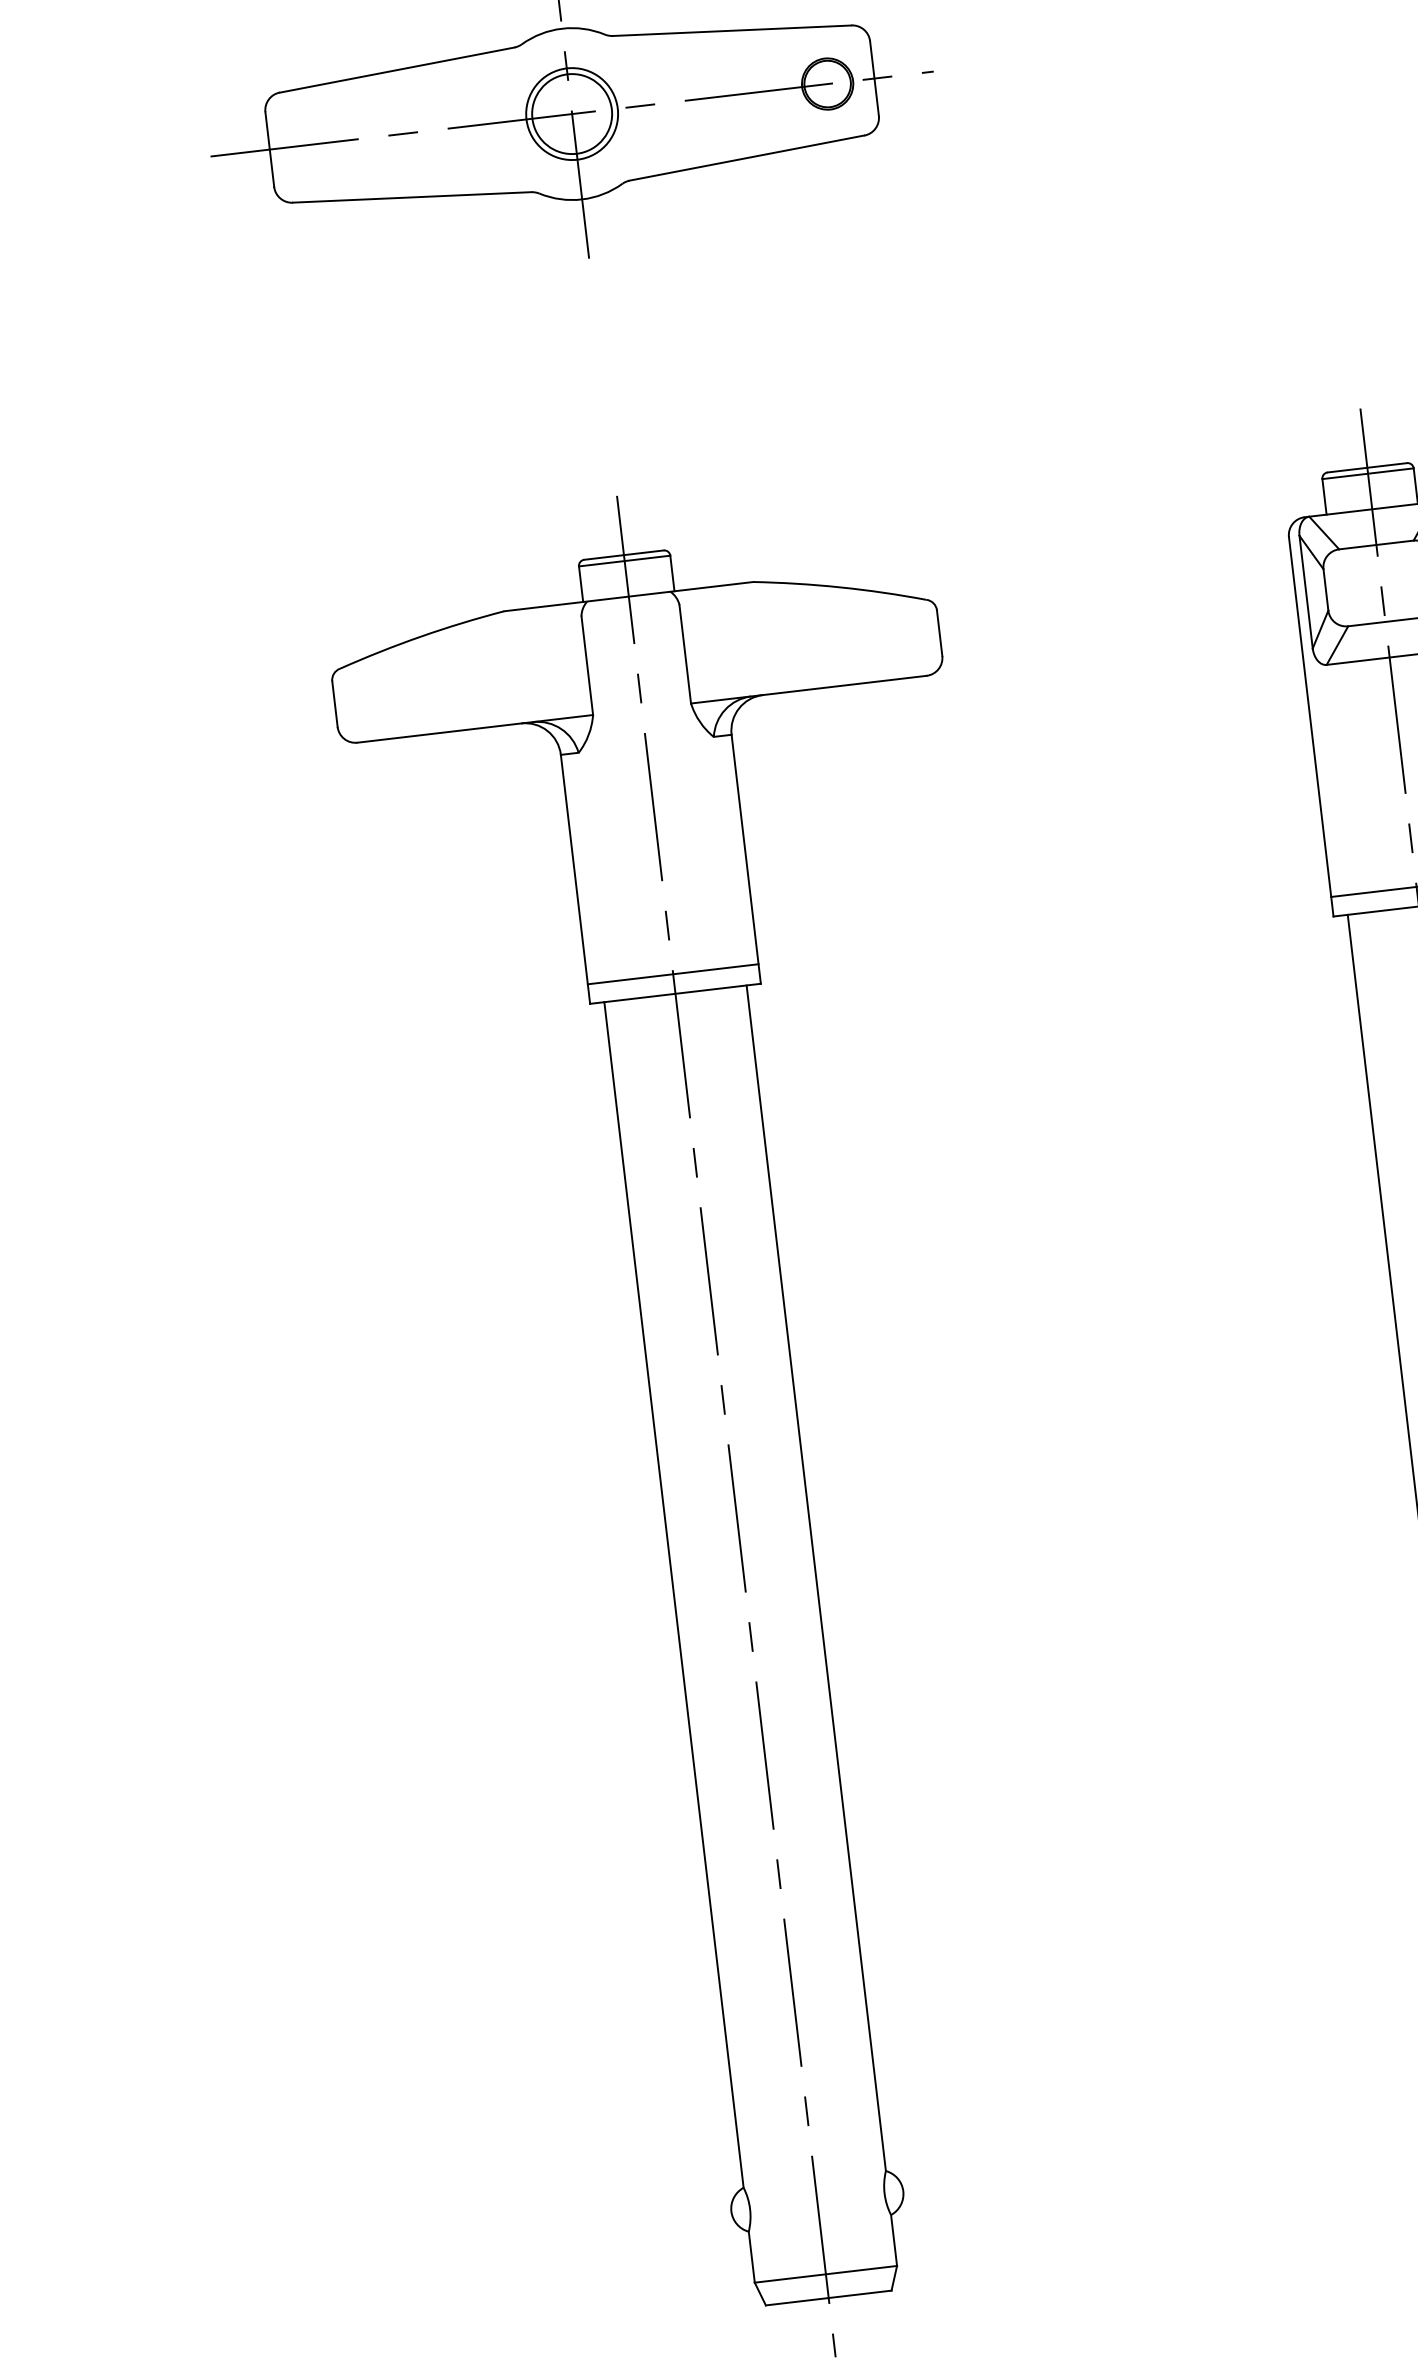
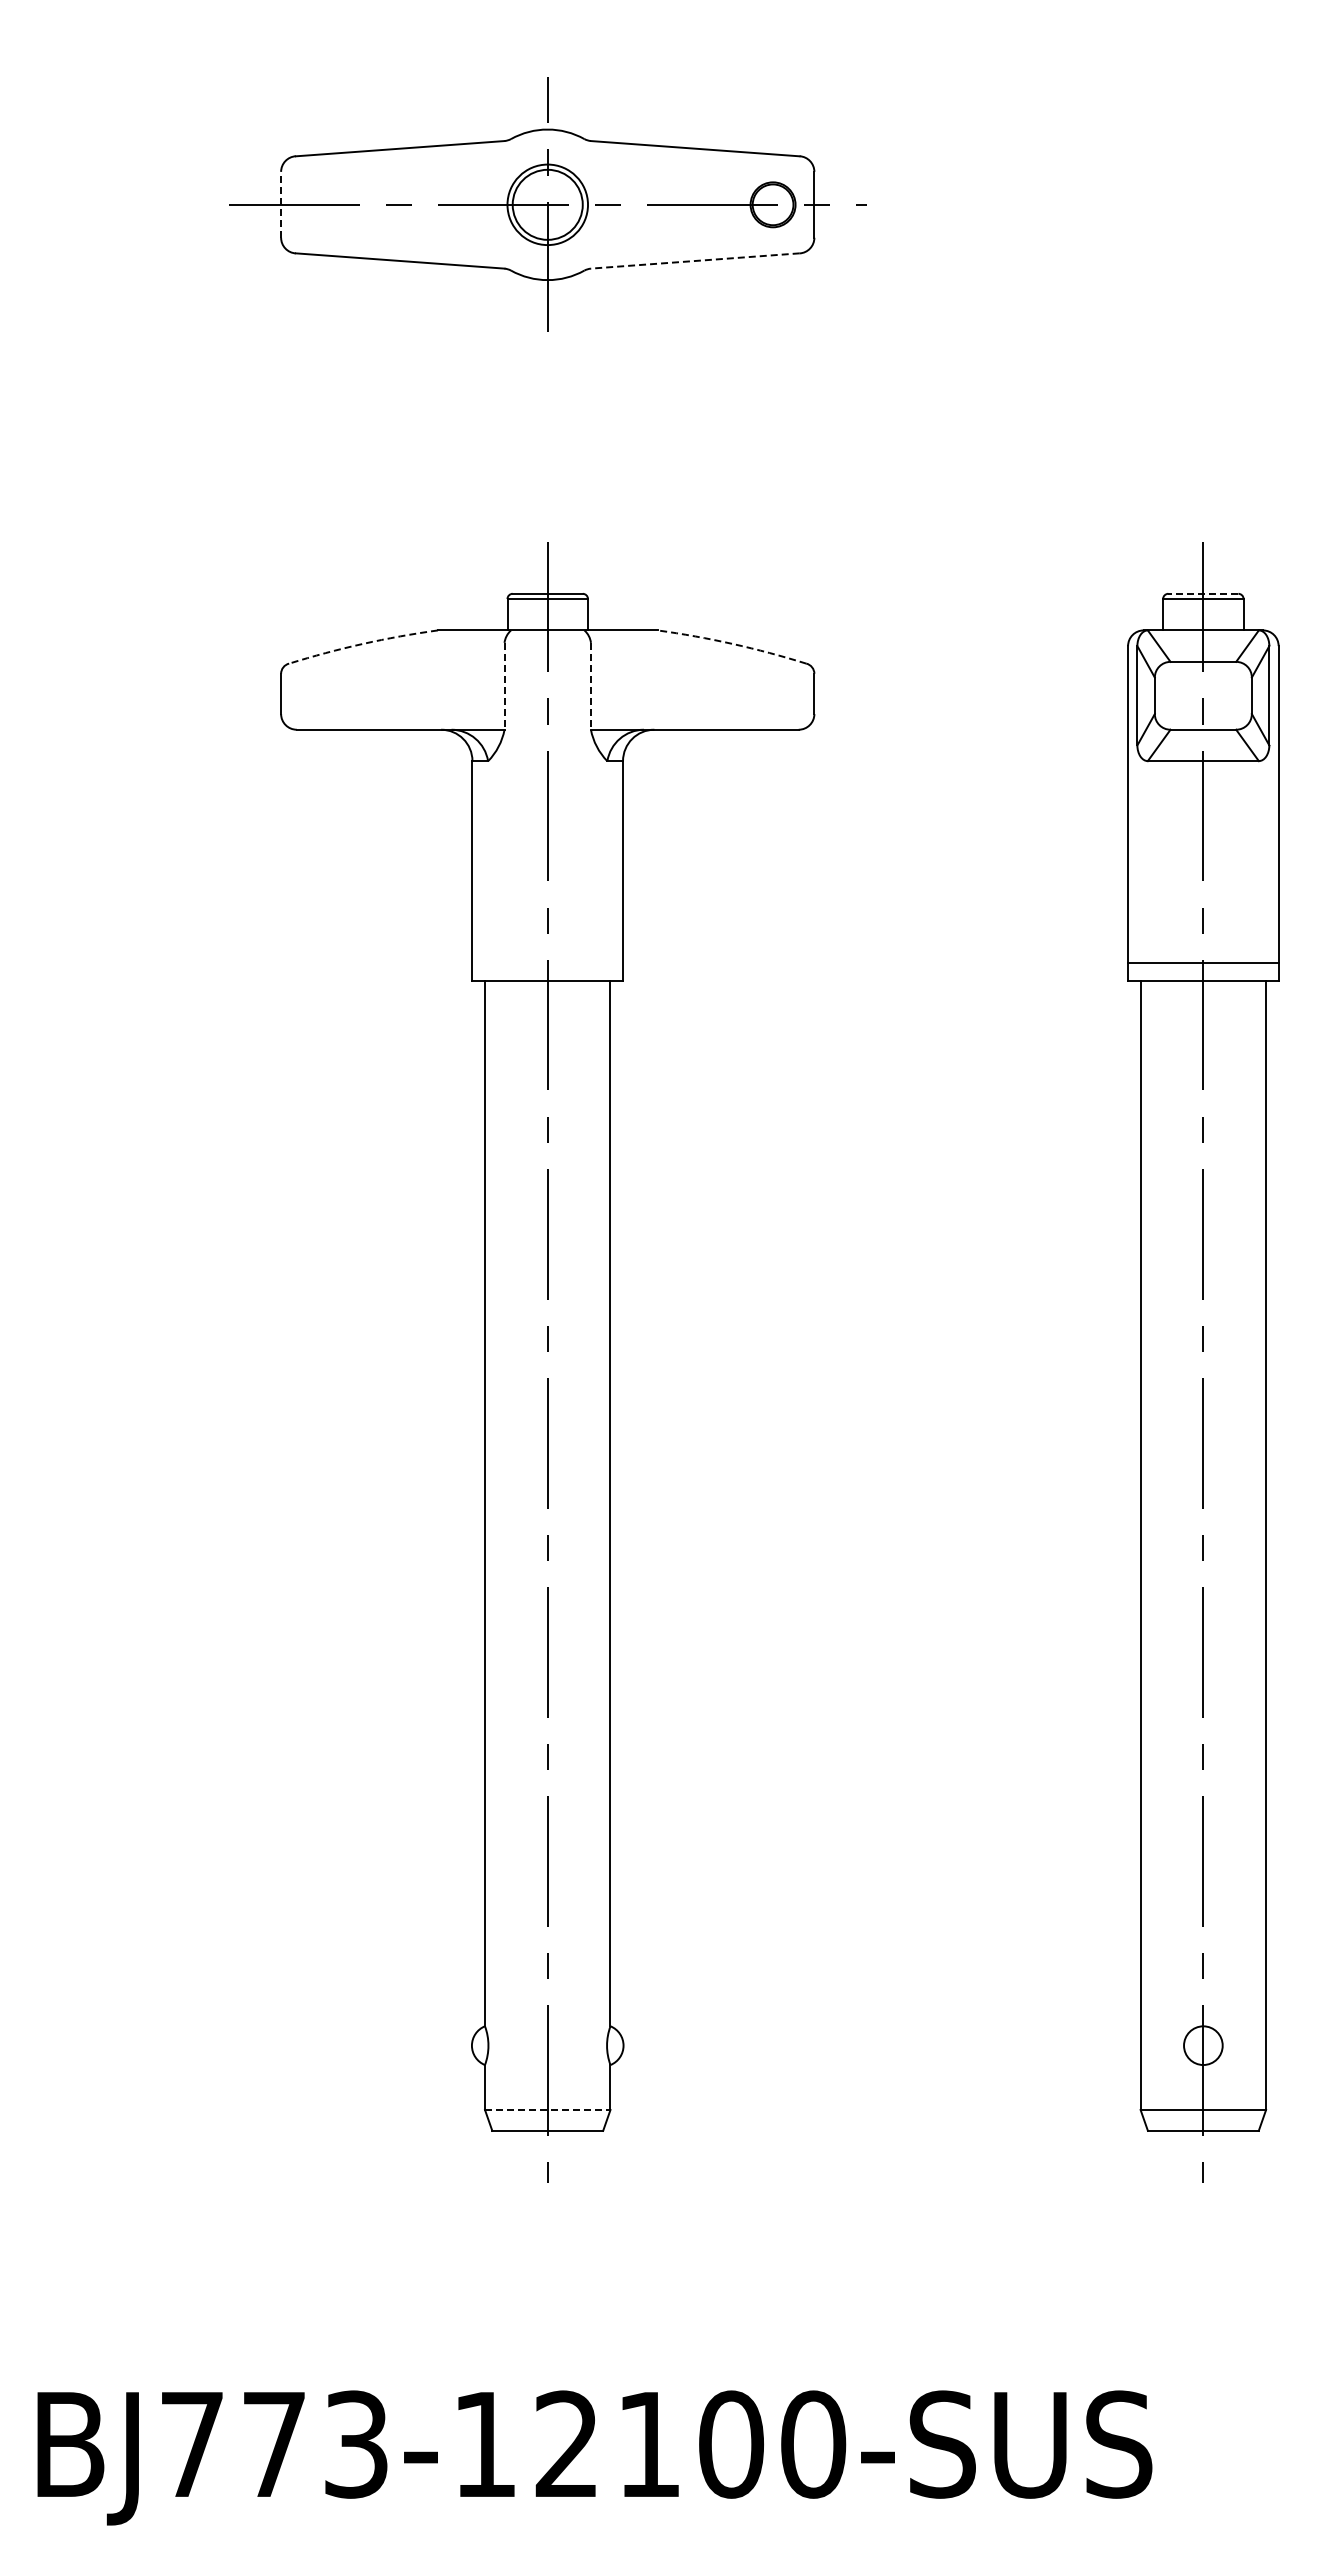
line: (270, 149) -> (281, 204), solid -> dashed
line: (747, 157) -> (695, 260), solid -> dashed
line: (1366, 467) -> (1202, 593), solid -> dashed
arc: (840, 586) -> (732, 643), solid -> dashed
arc: (420, 636) -> (362, 643), solid -> dashed
line: (684, 654) -> (590, 686), solid -> dashed
line: (587, 665) -> (504, 686), solid -> dashed
line: (672, 974) -> (547, 963), removed
line: (825, 2273) -> (547, 2109), solid -> dashed

